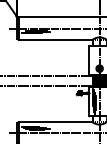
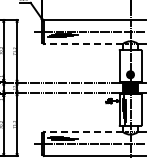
line: (55, 39) -> (83, 43), solid -> dashed
line: (55, 122) -> (83, 132), solid -> dashed

